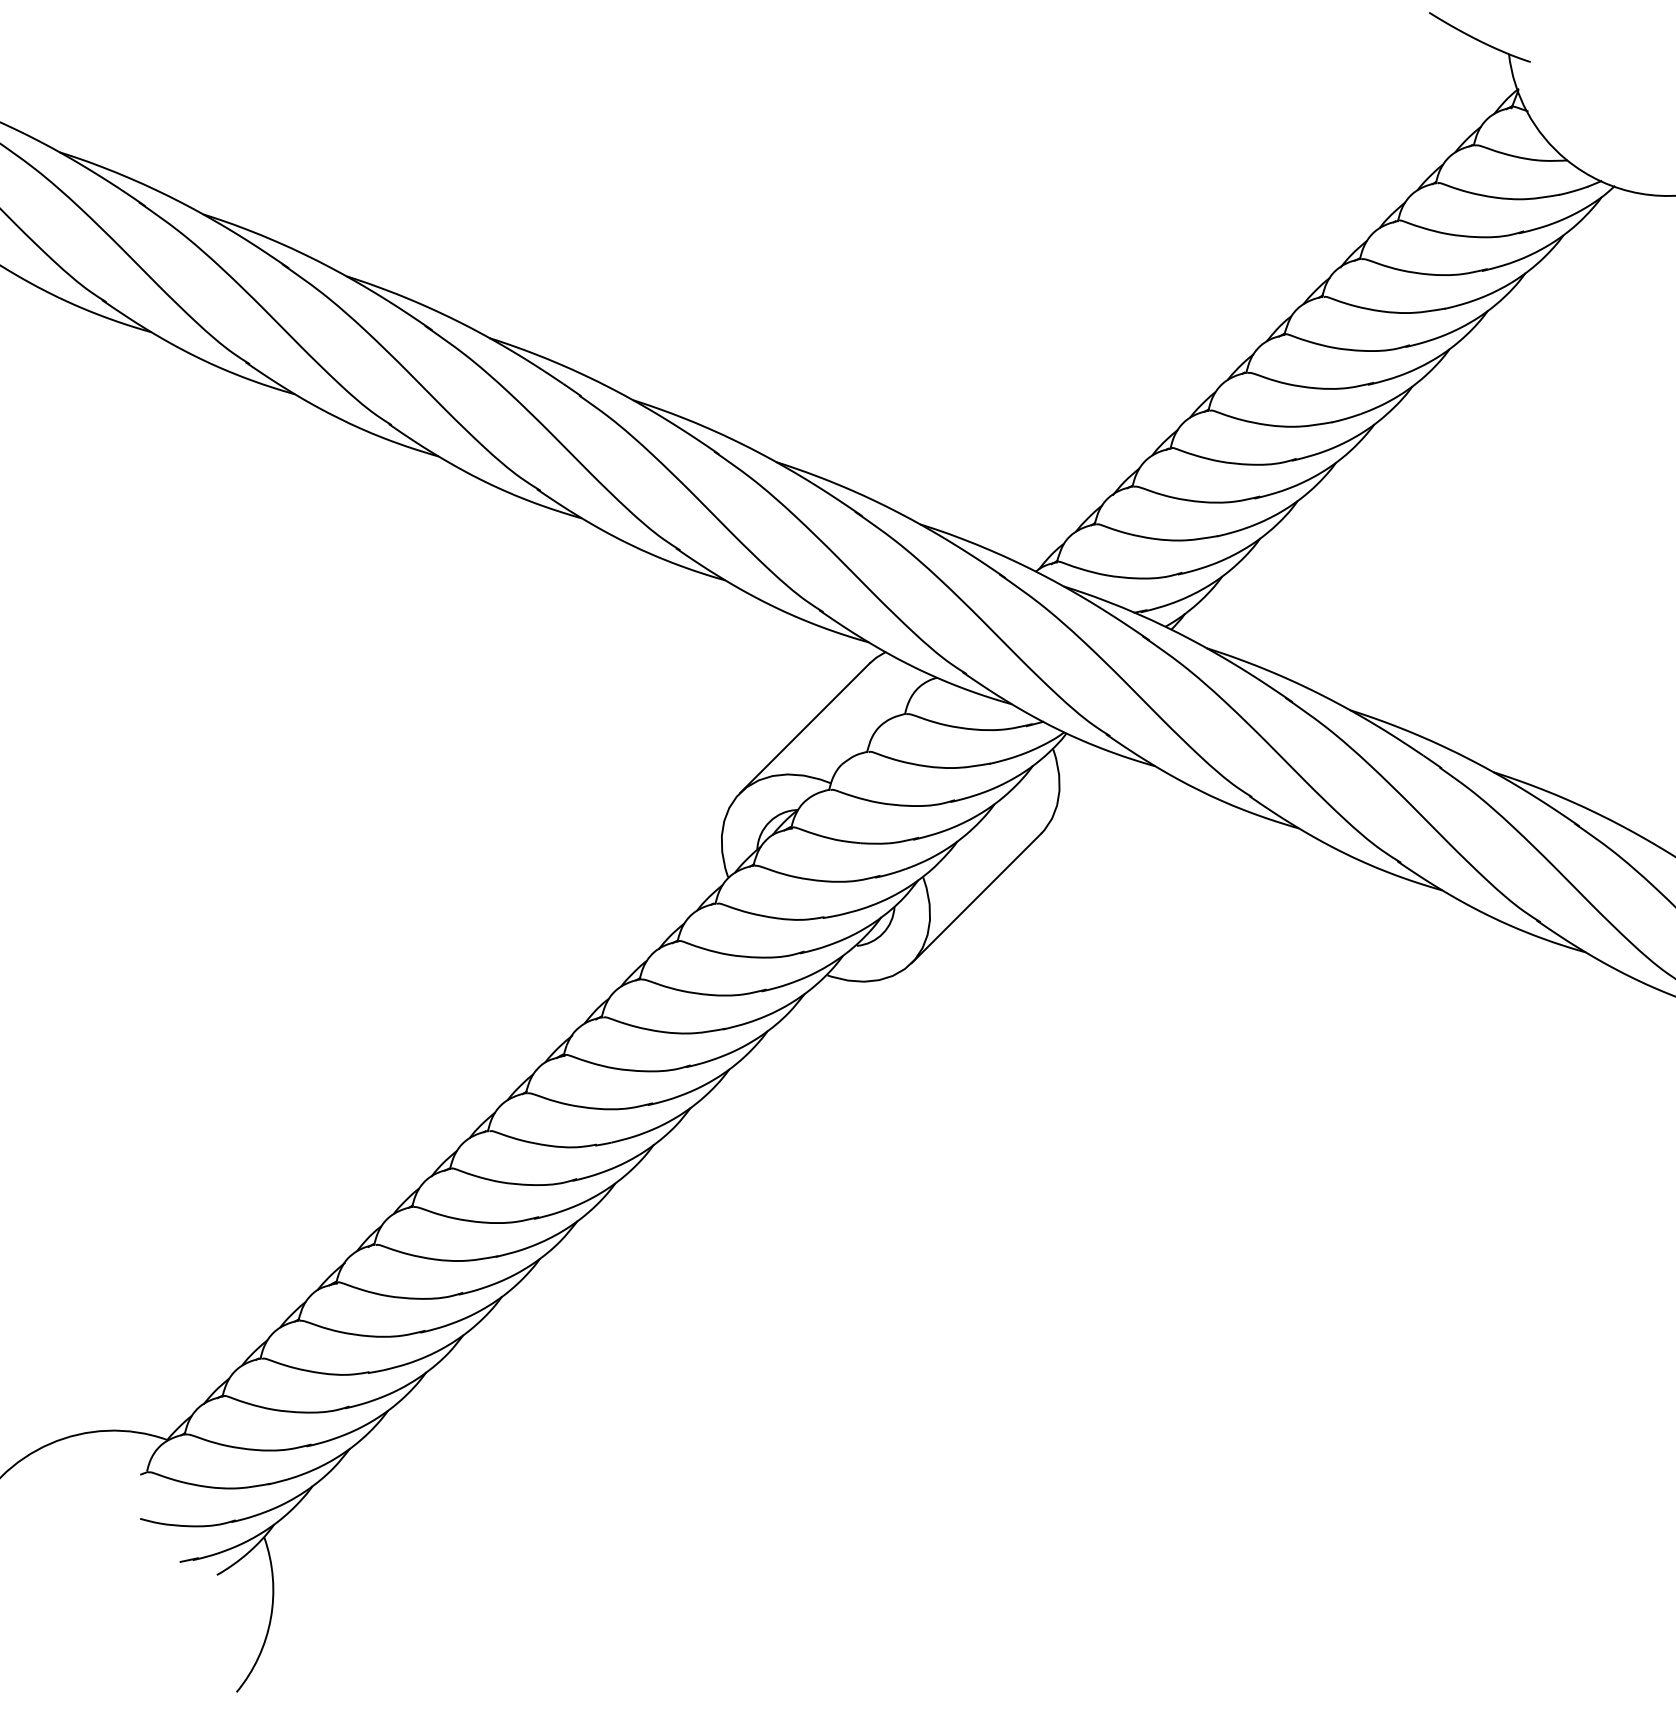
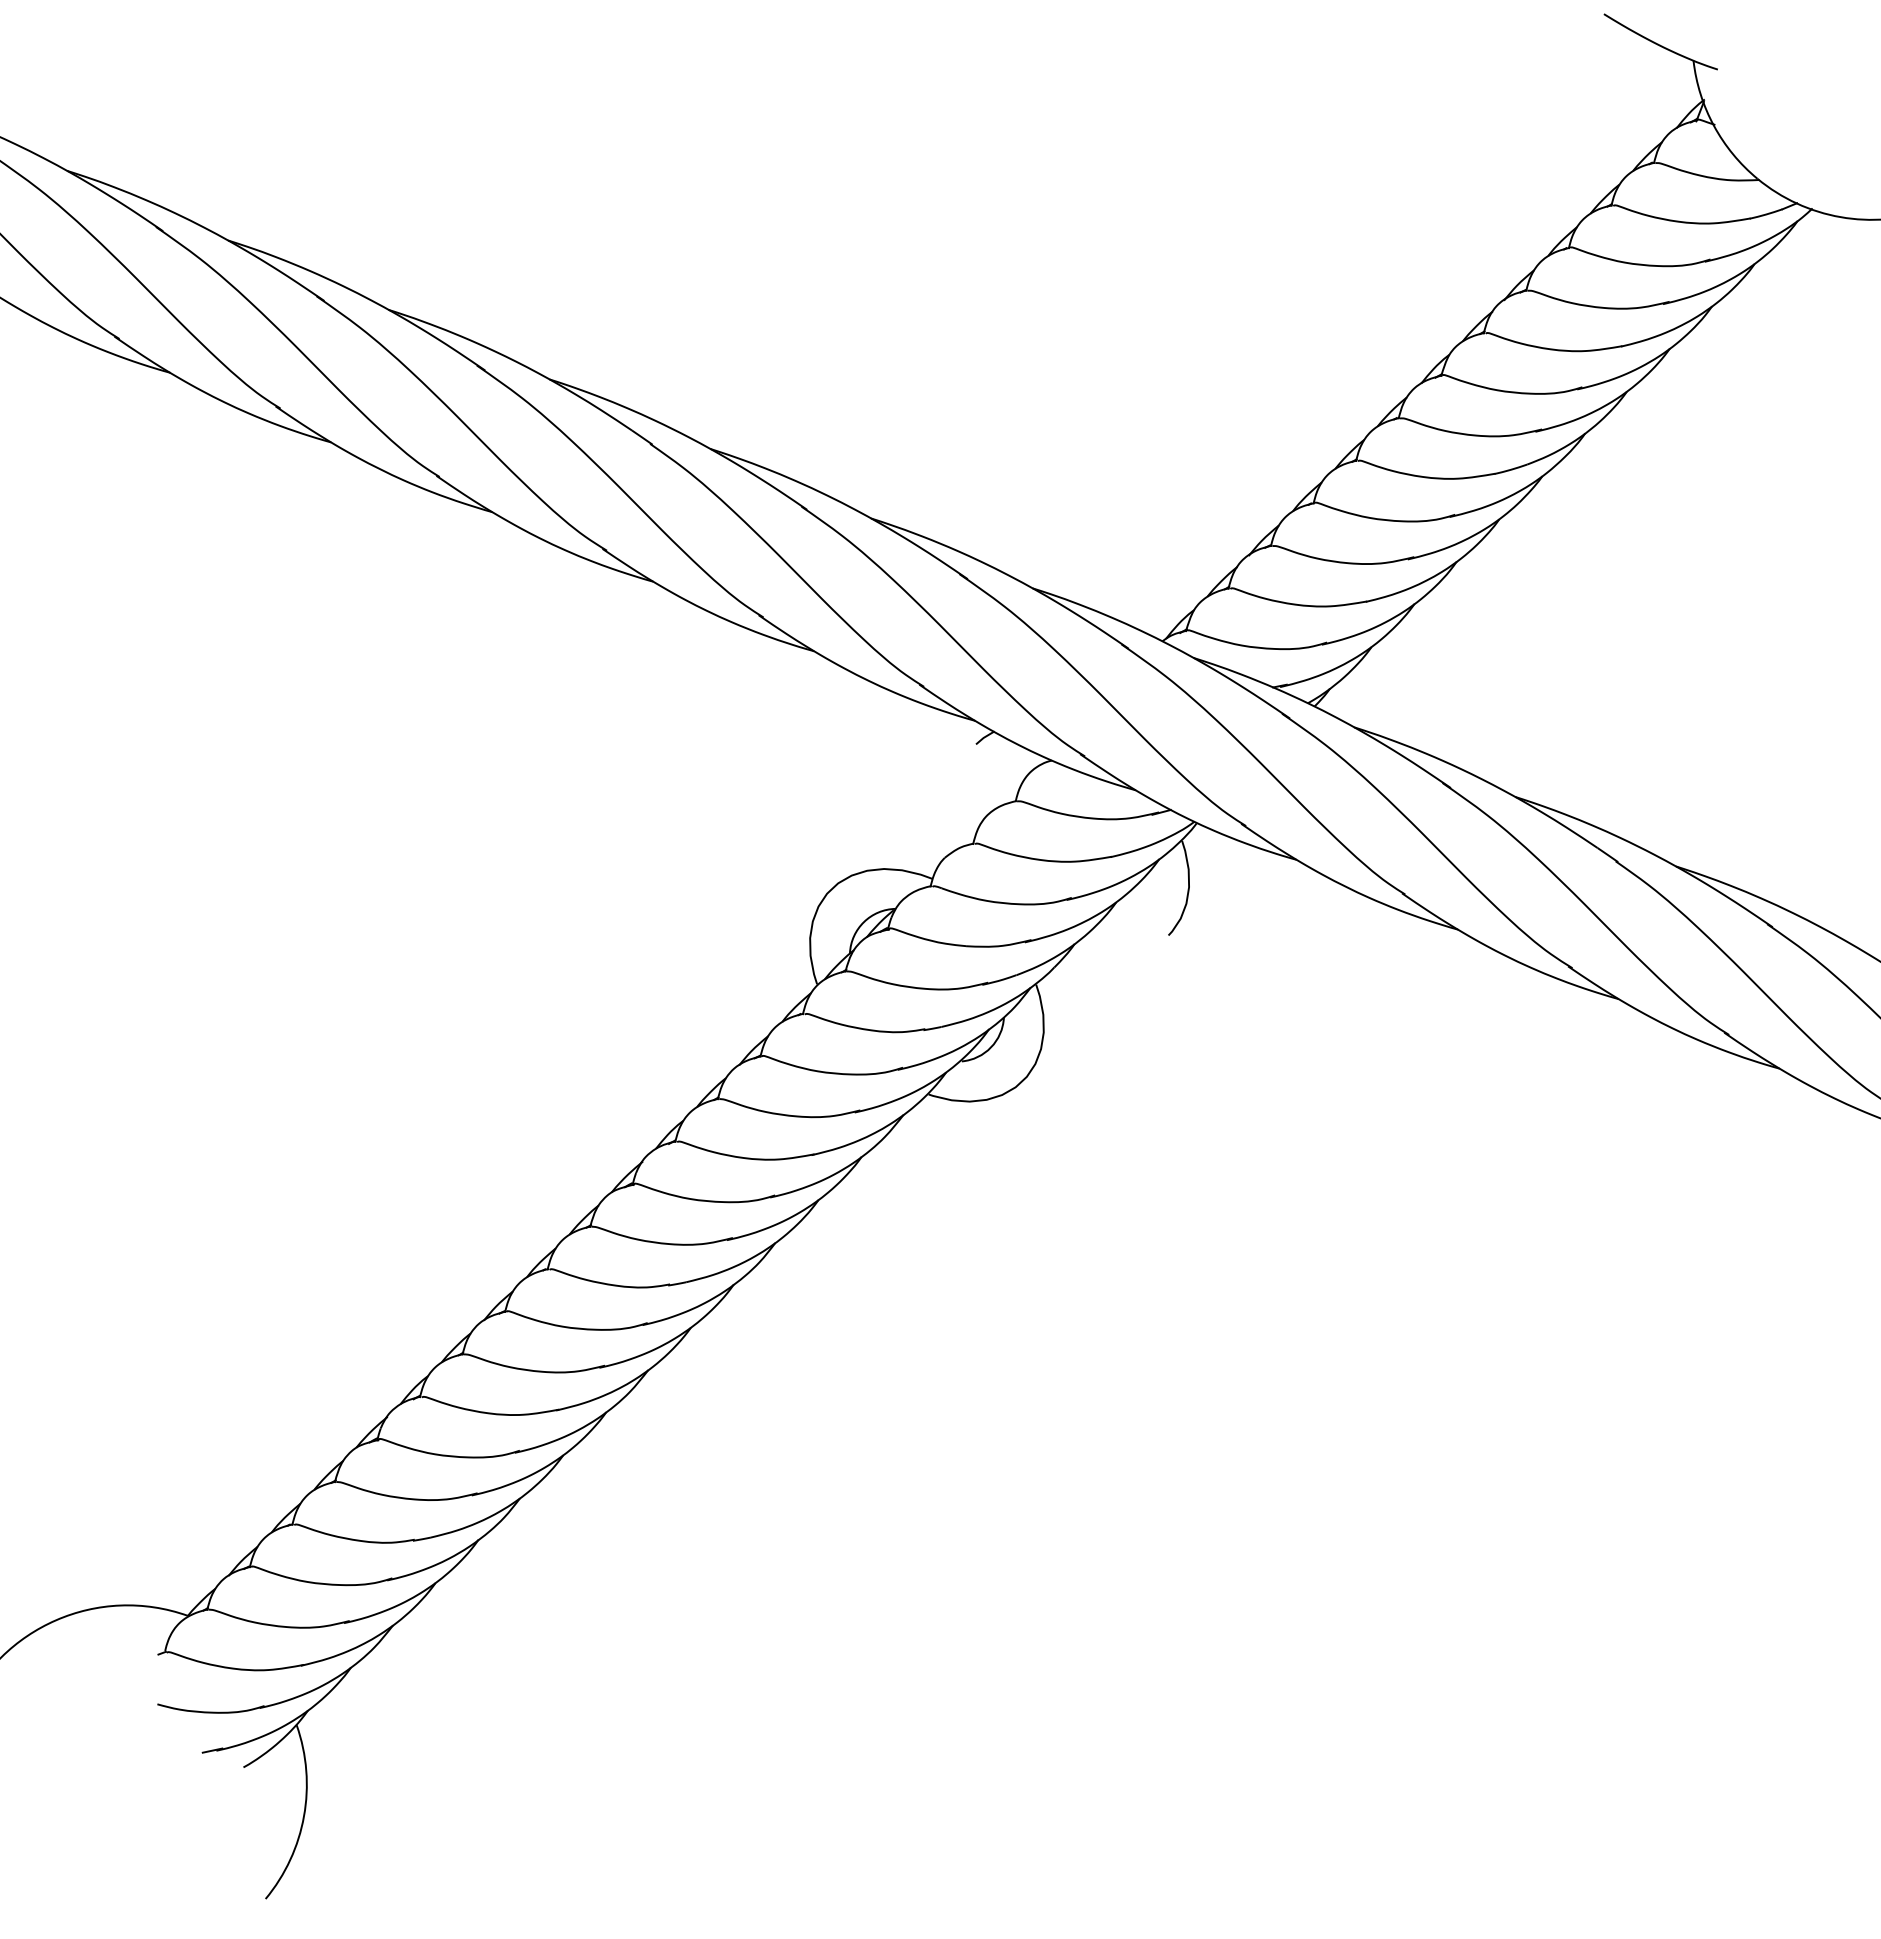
line: (805, 727) -> (903, 816), removed
line: (976, 897) -> (1095, 1007), removed

